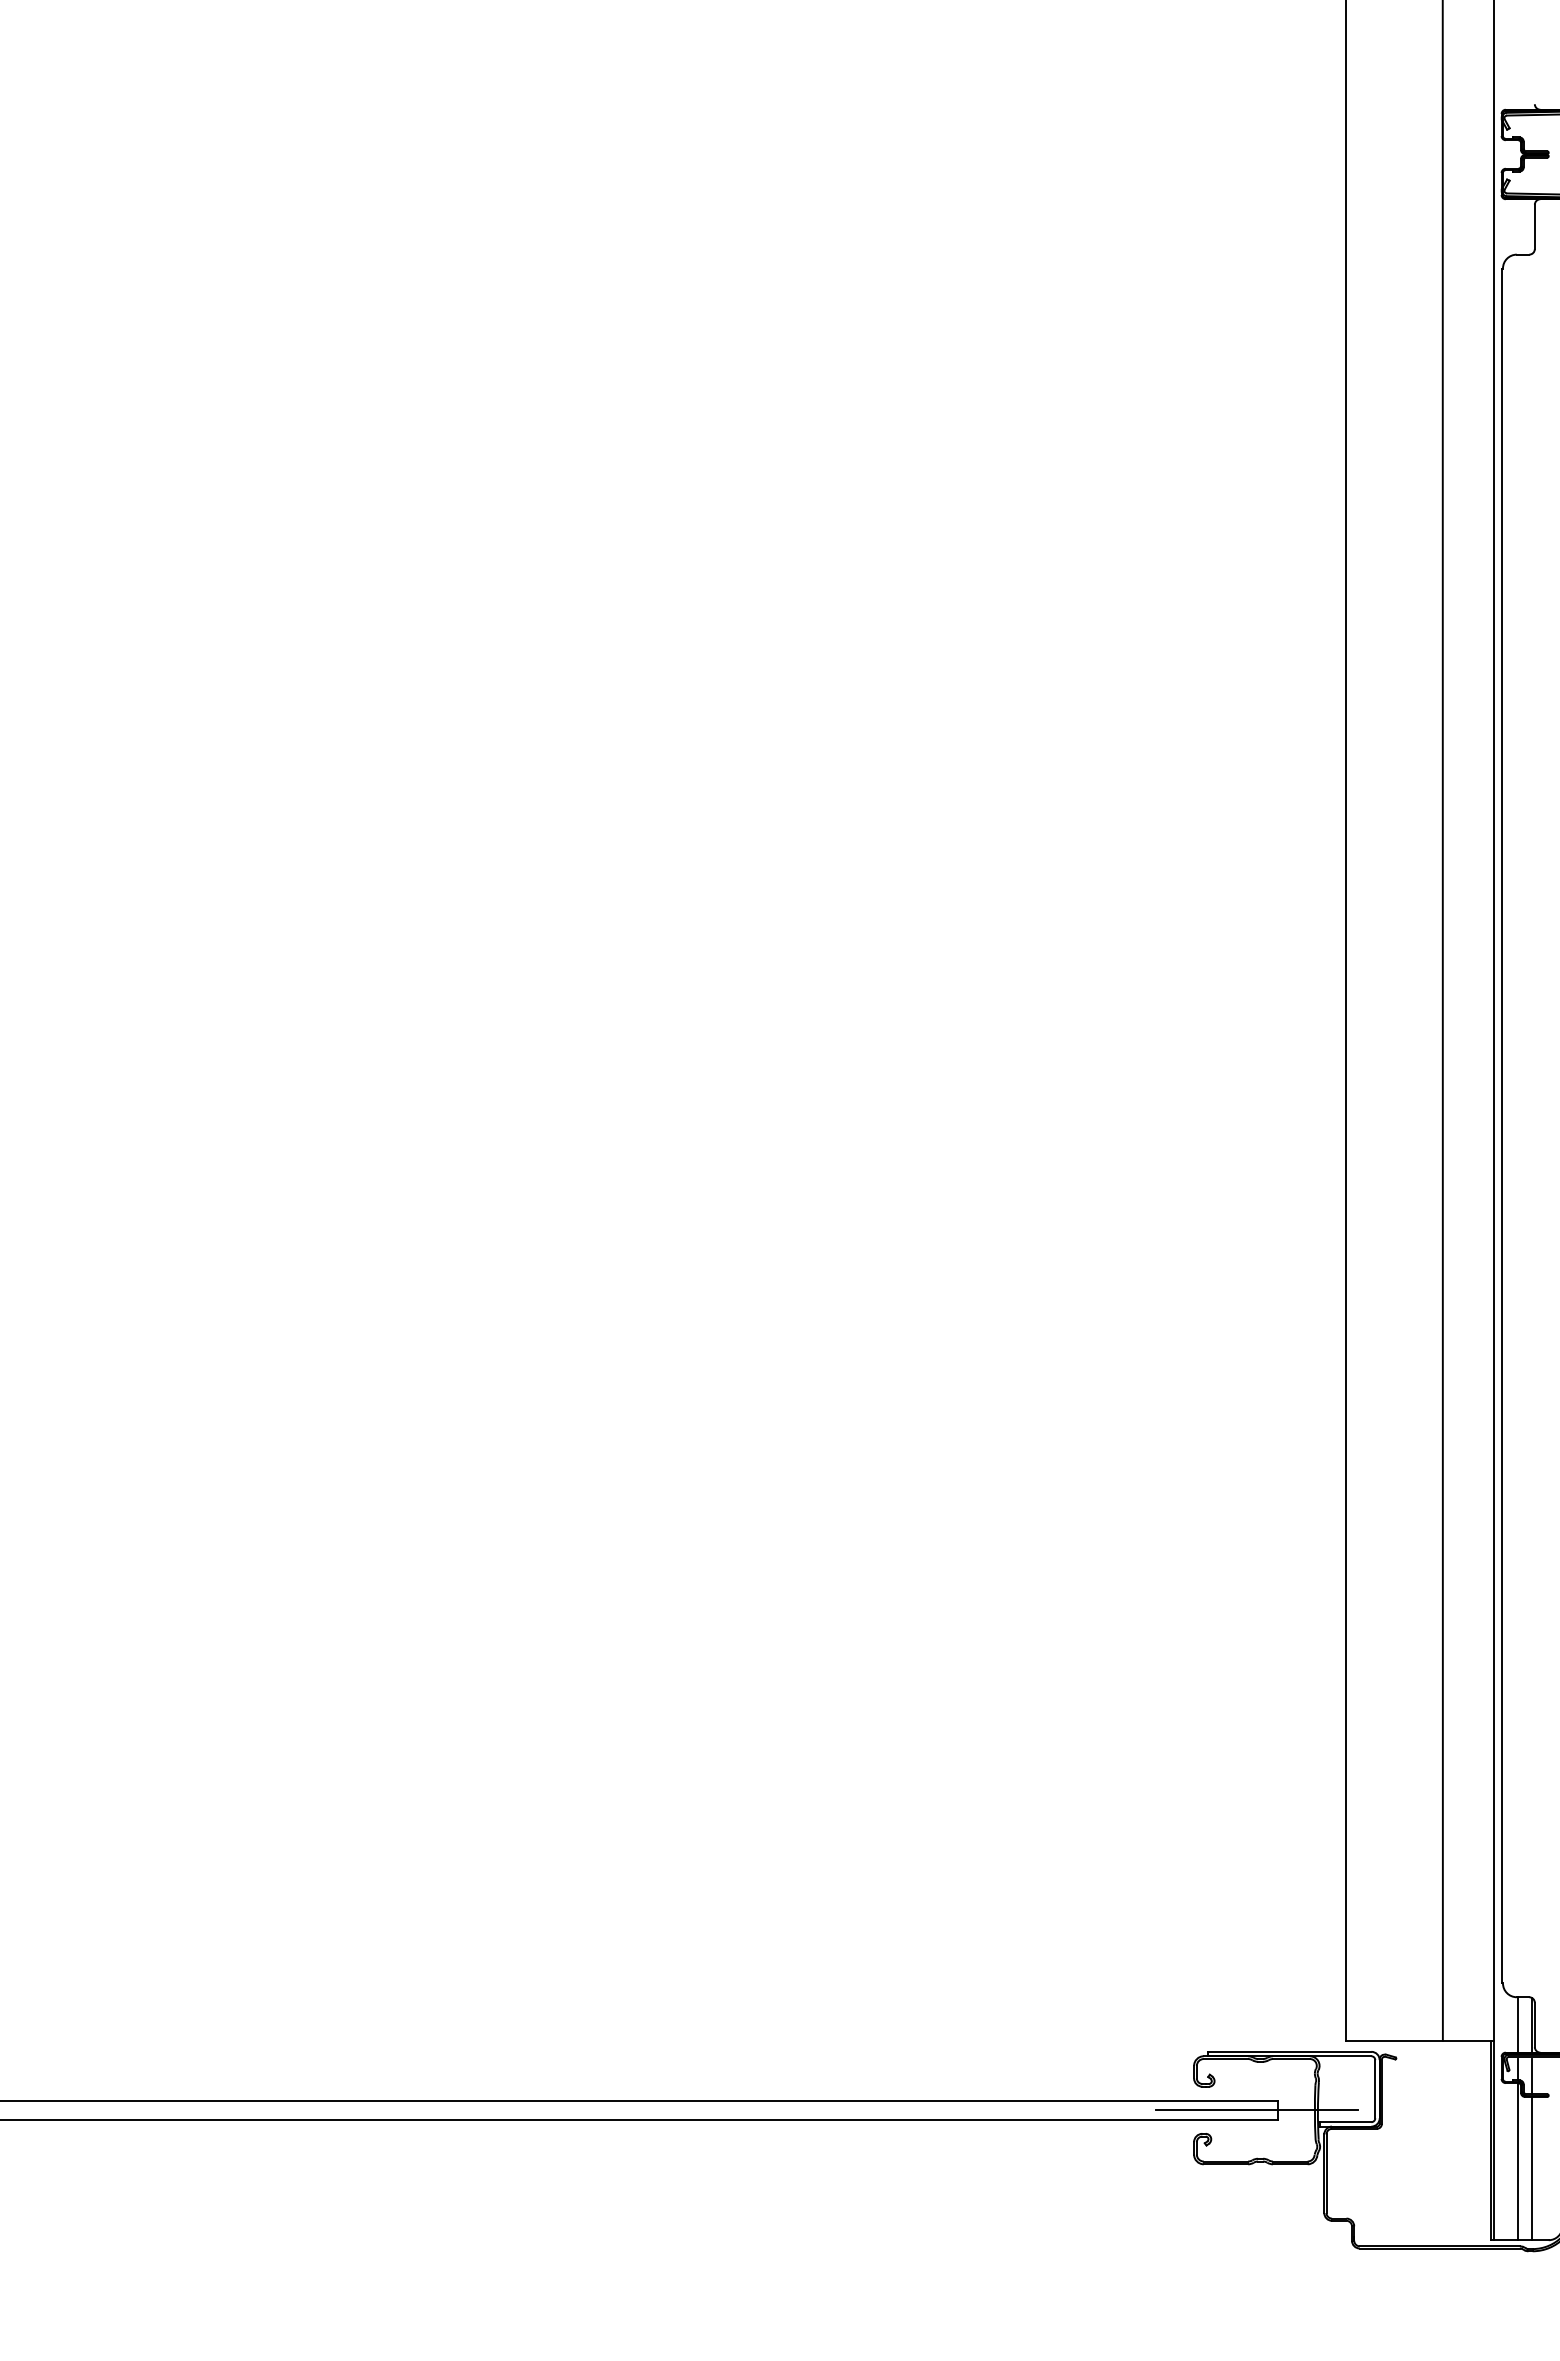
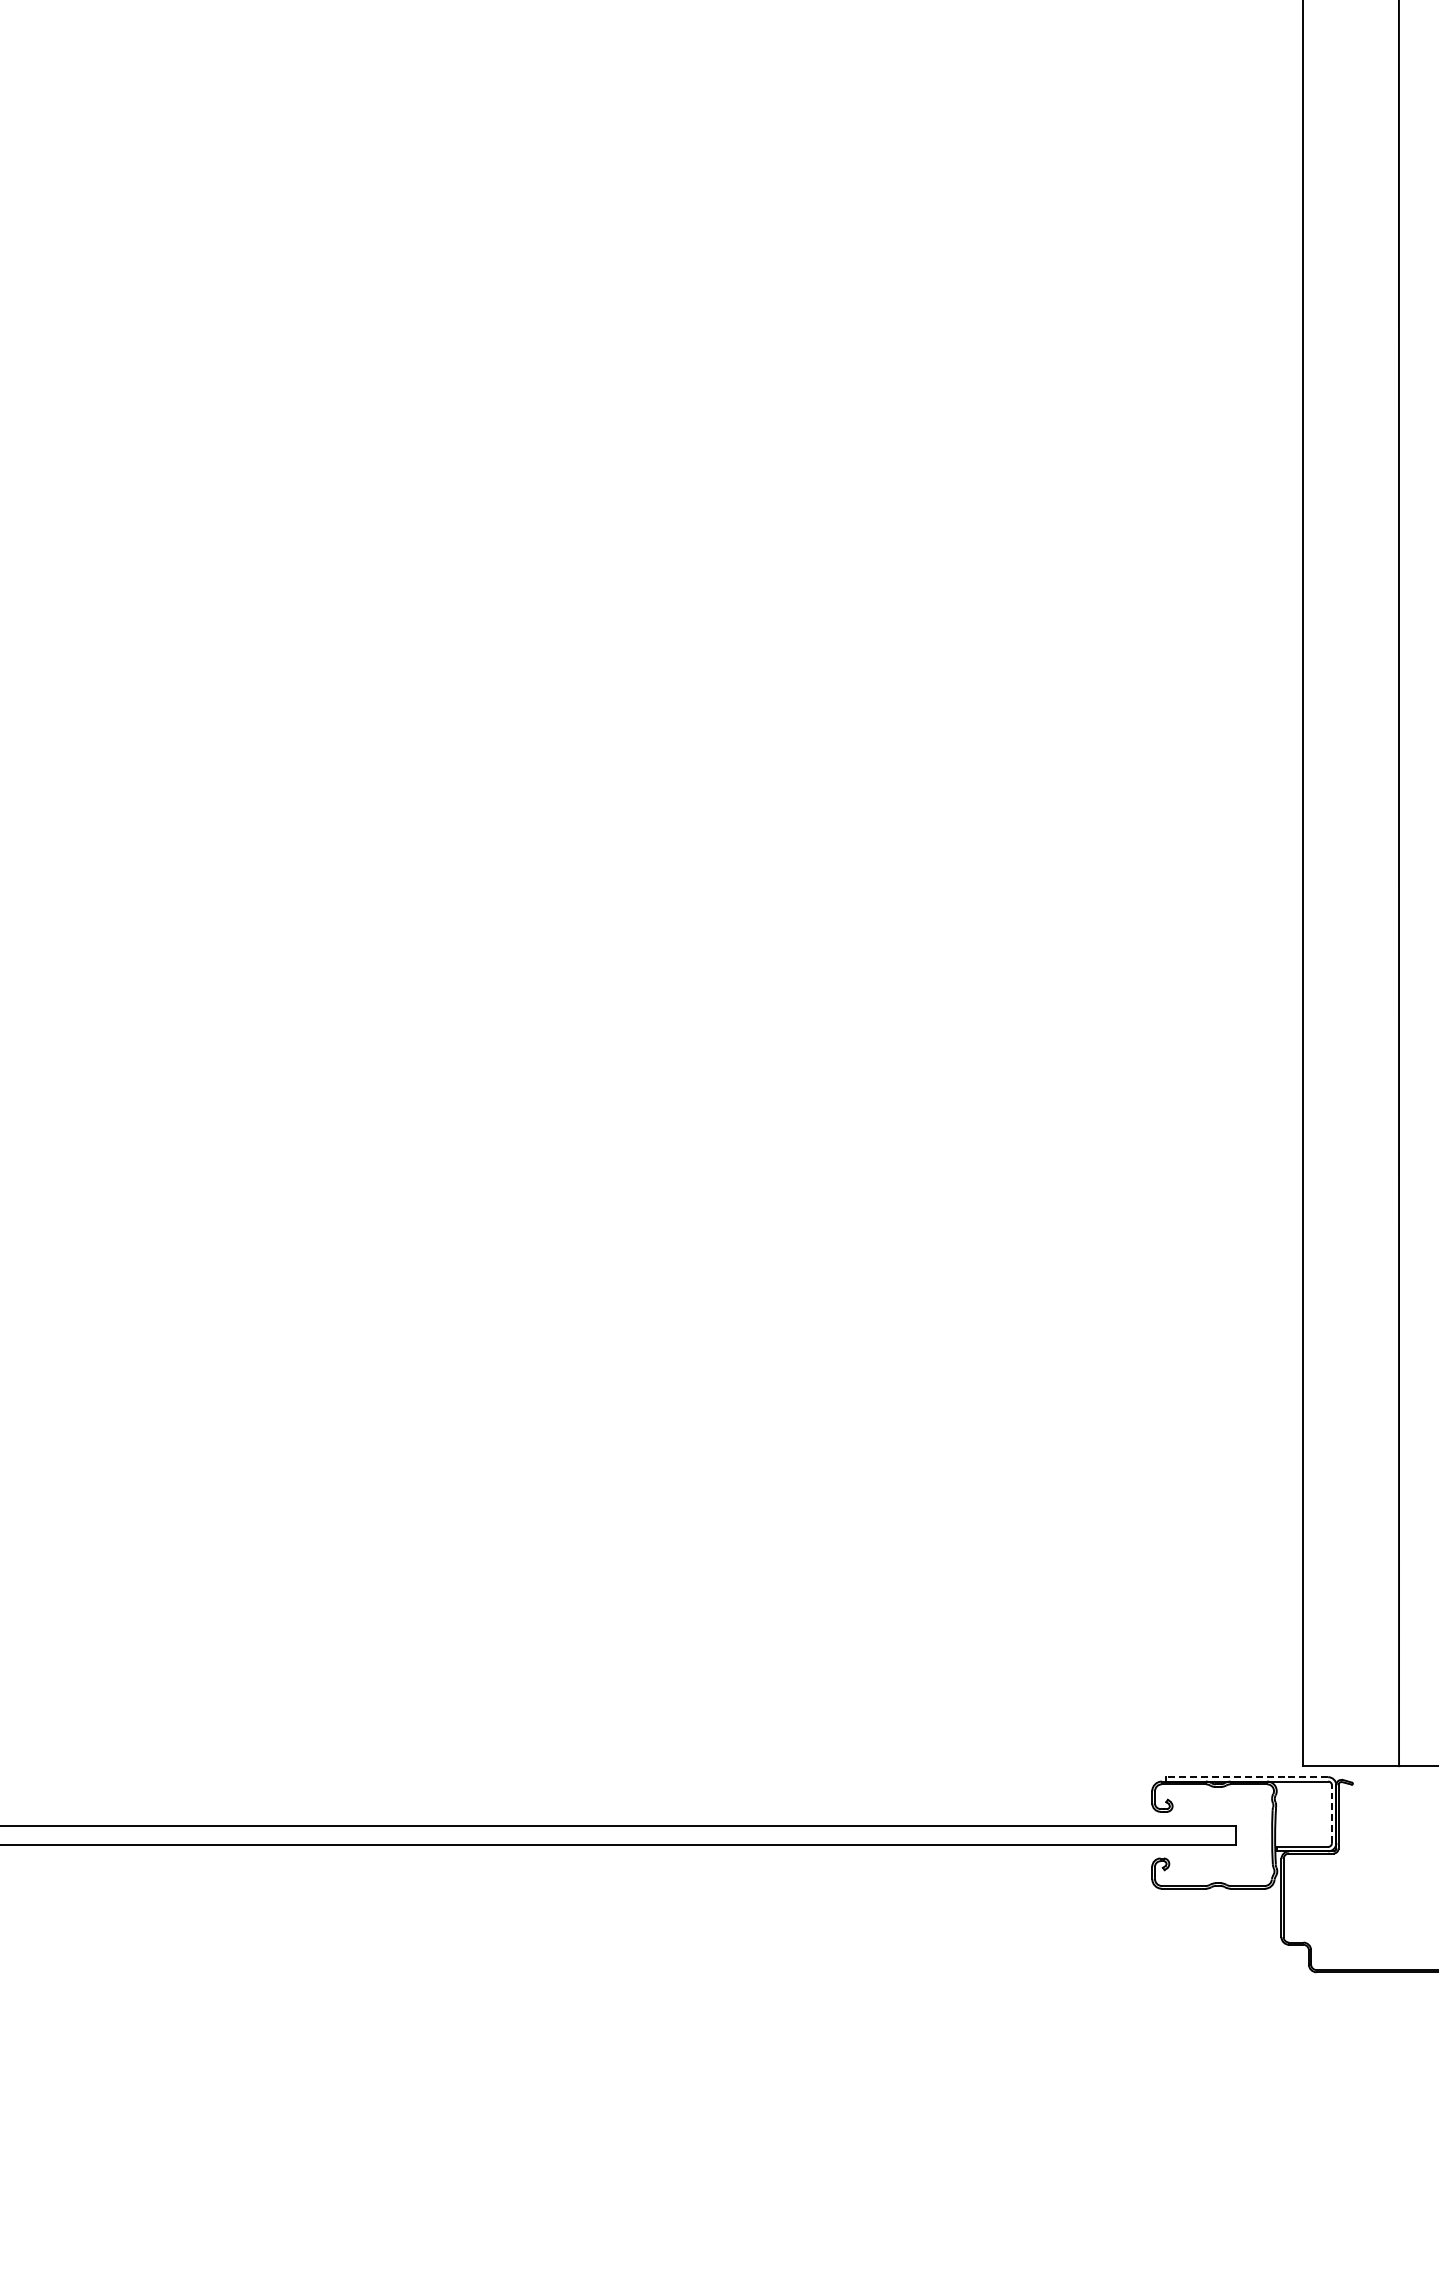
line: (1289, 2051) -> (1246, 1776), solid -> dashed
line: (1375, 2088) -> (1332, 1813), solid -> dashed
line: (1257, 2110) -> (1215, 1835), removed

